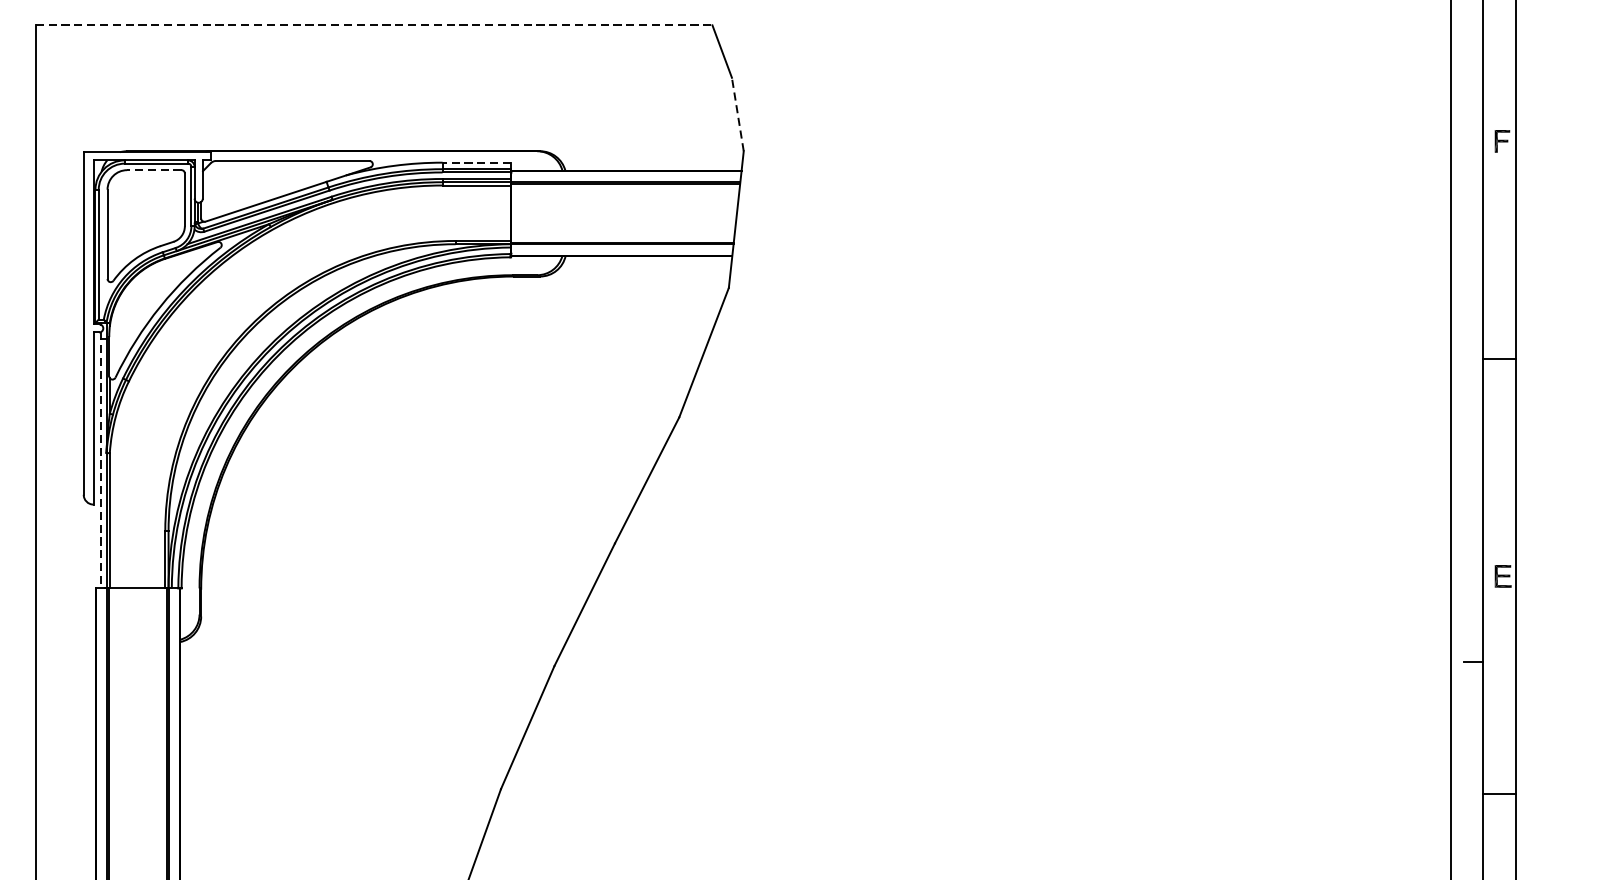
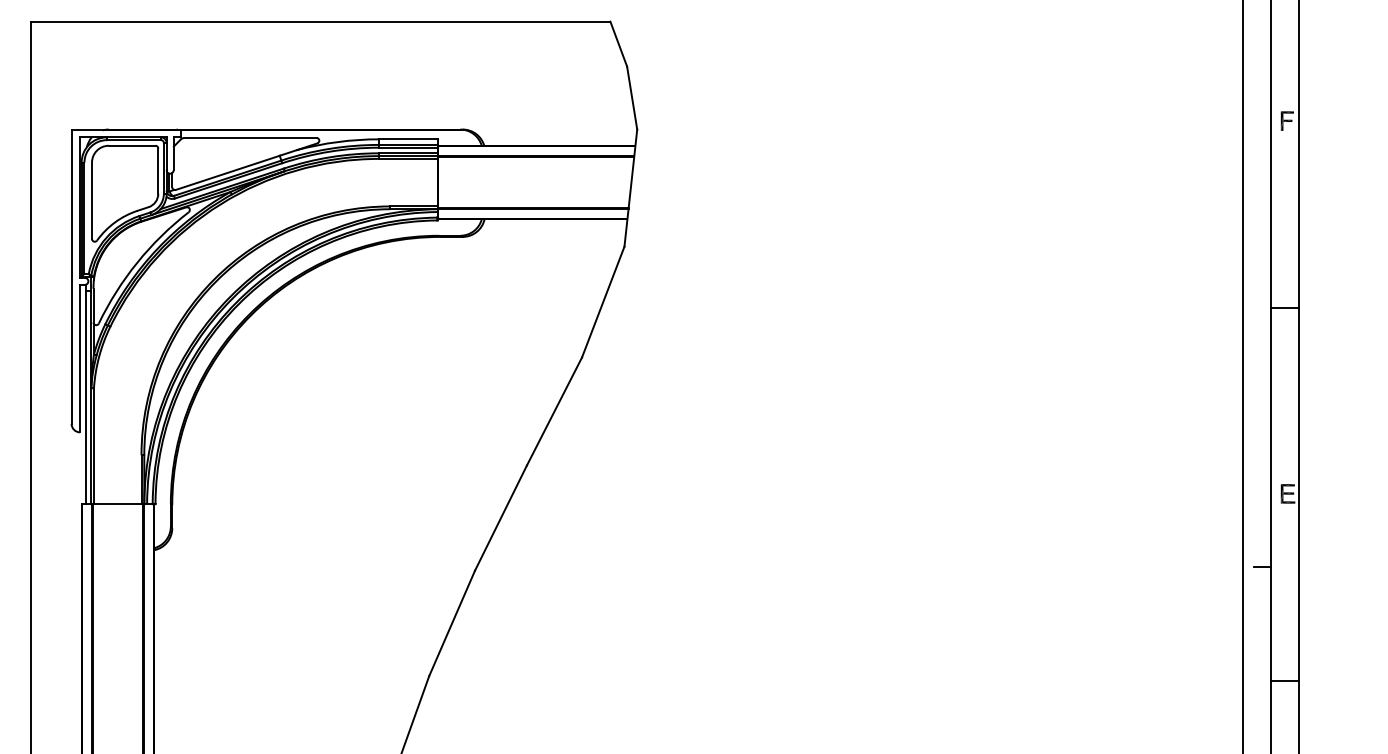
line: (374, 25) -> (320, 21), dashed -> solid
line: (738, 115) -> (632, 98), dashed -> solid
line: (476, 162) -> (408, 139), dashed -> solid
line: (153, 169) -> (131, 145), dashed -> solid
line: (101, 460) -> (86, 394), dashed -> solid

